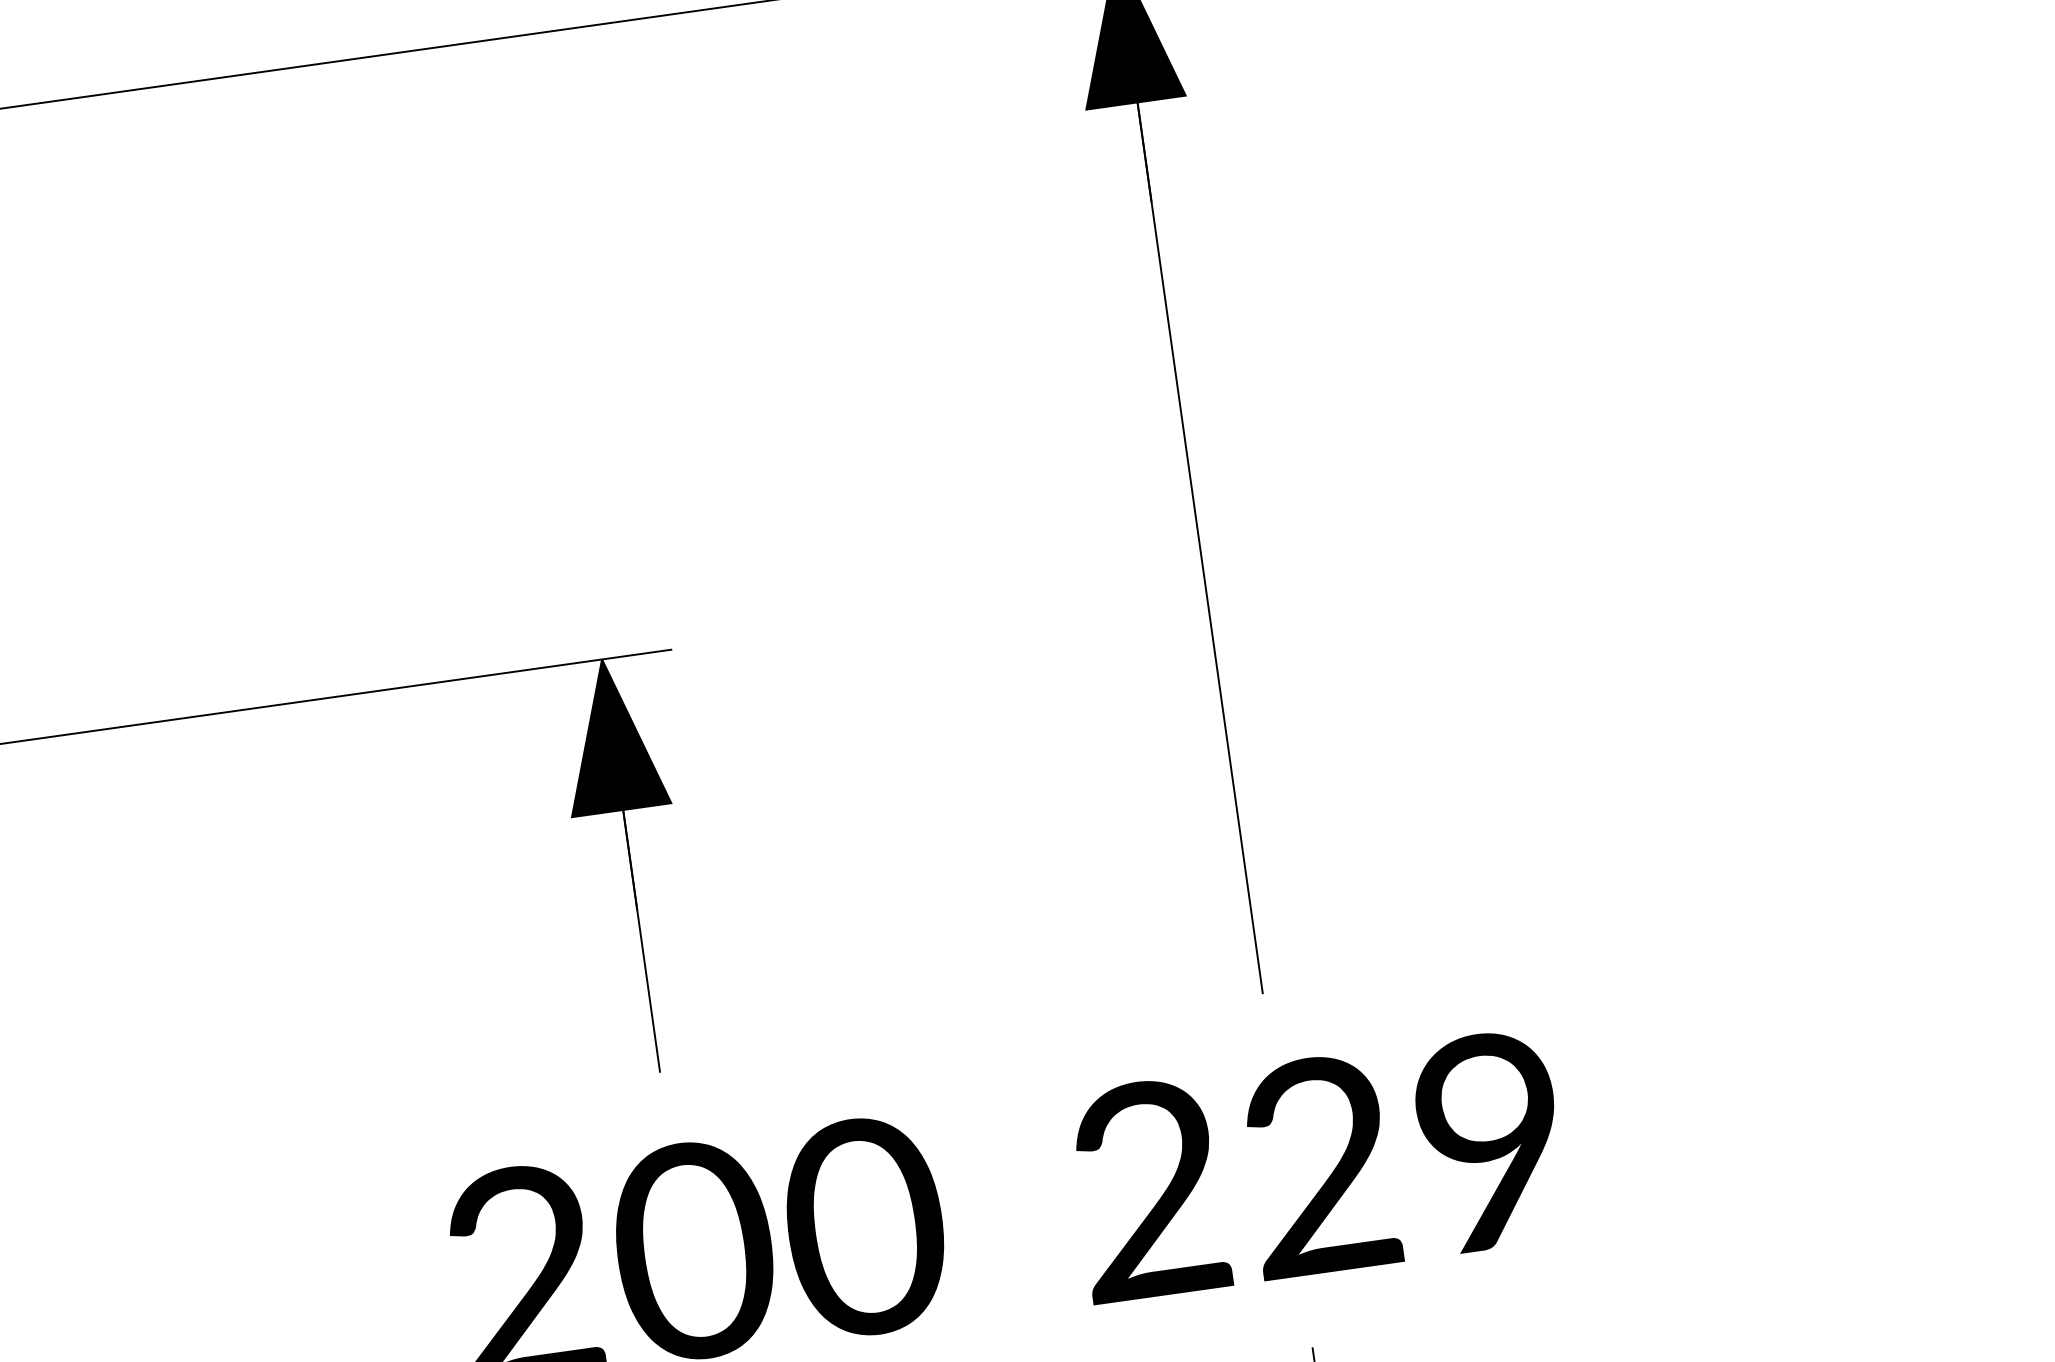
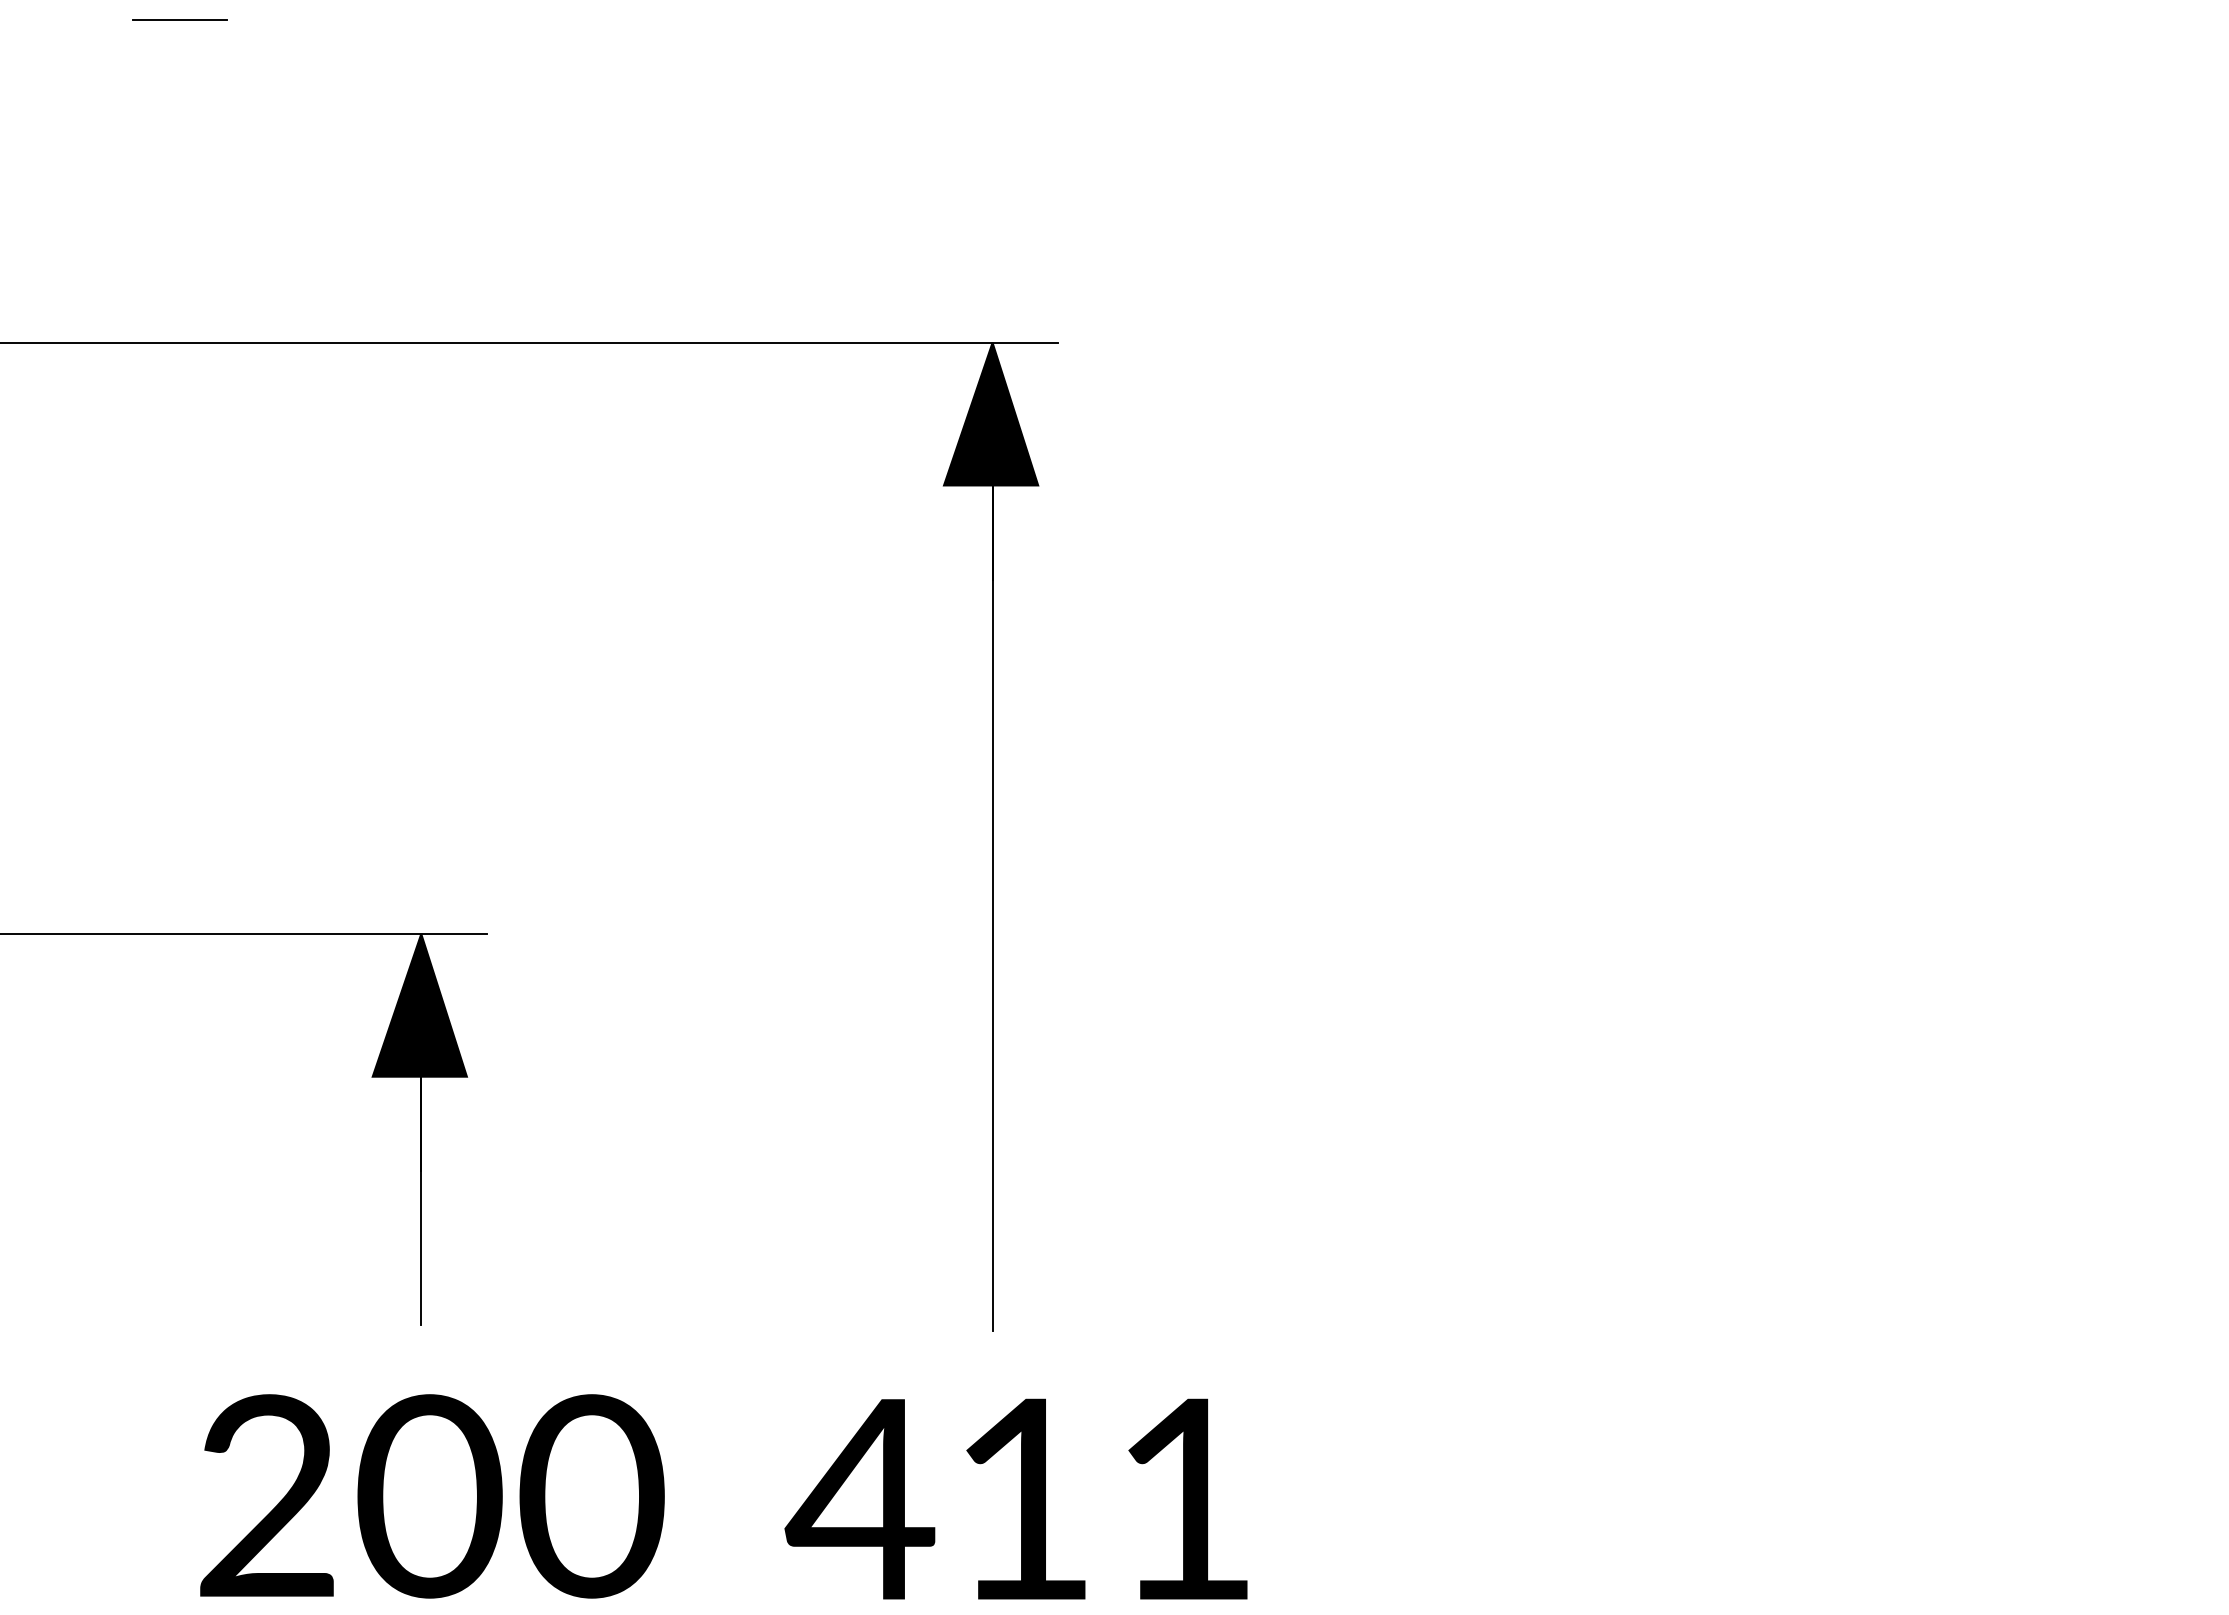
text: (1312, 1166) -> (1016, 1498), 229 -> 411

